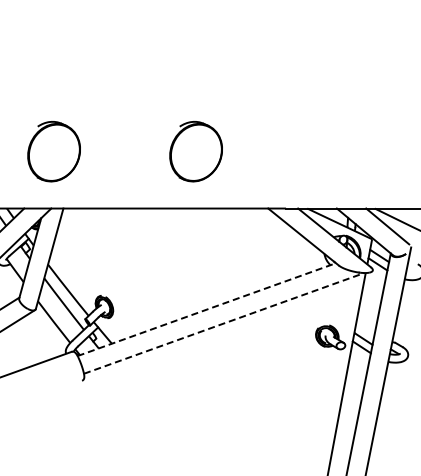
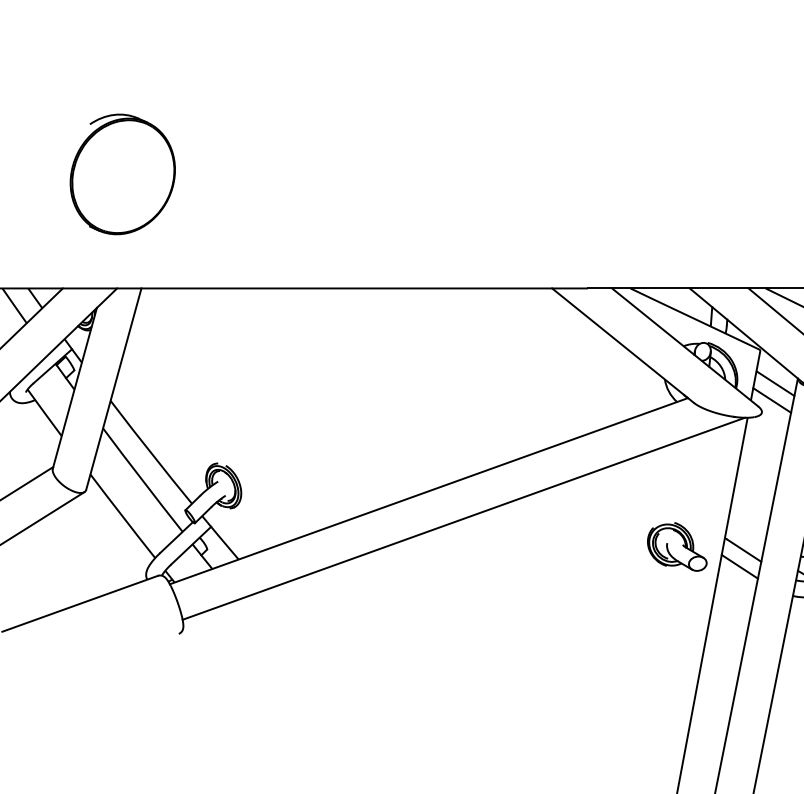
part: (195, 151) -> (406, 174), removed
line: (207, 309) -> (430, 490), dashed -> solid
line: (224, 323) -> (464, 518), dashed -> solid

